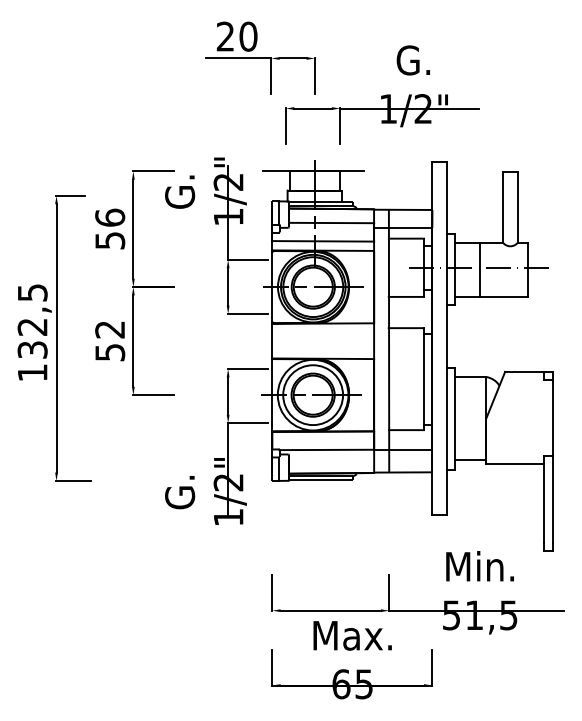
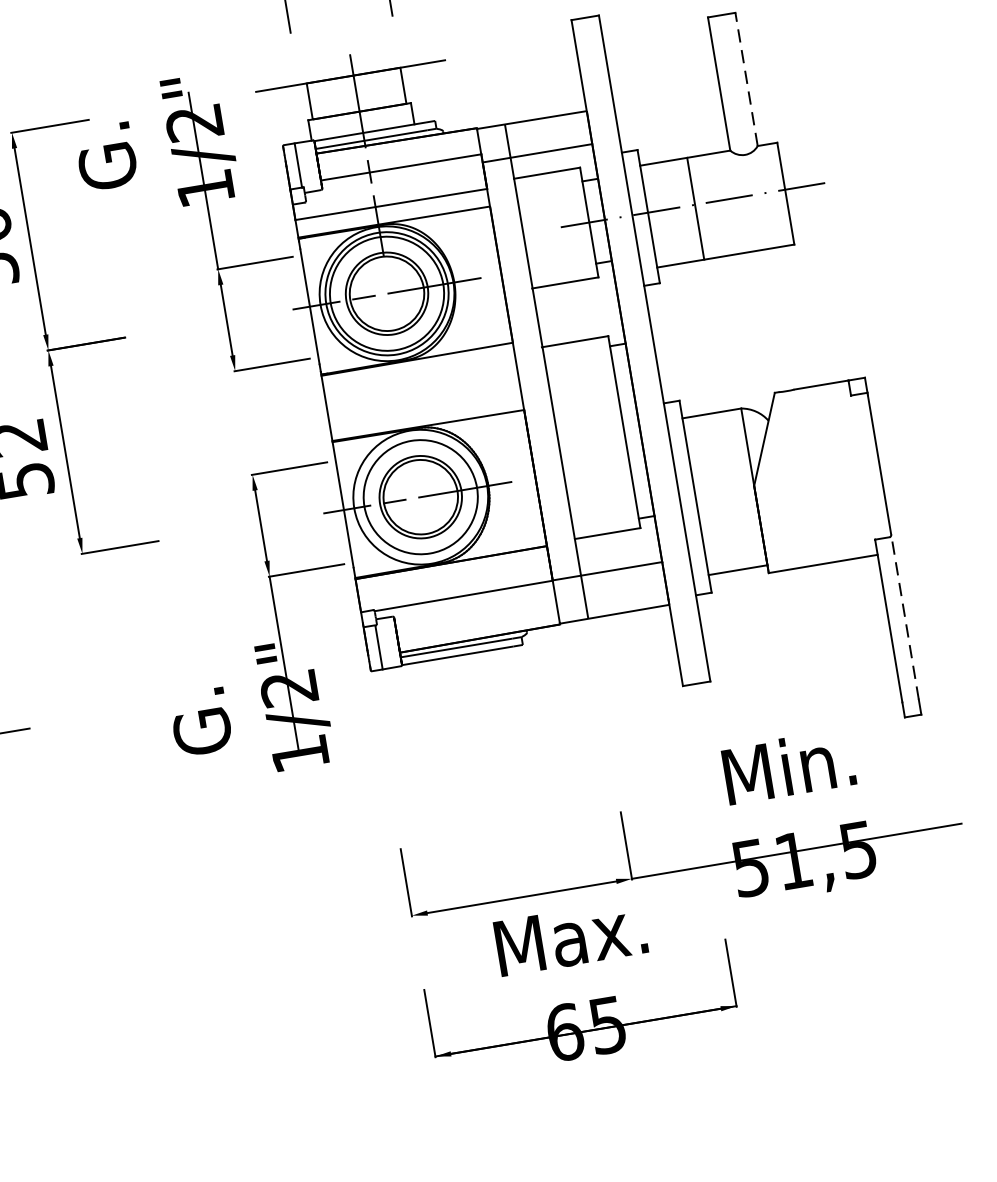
line: (517, 206) -> (745, 77), solid -> dashed
line: (553, 499) -> (905, 617), solid -> dashed

